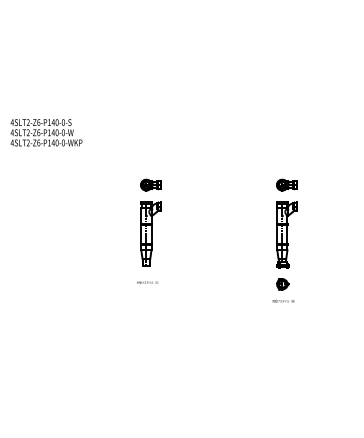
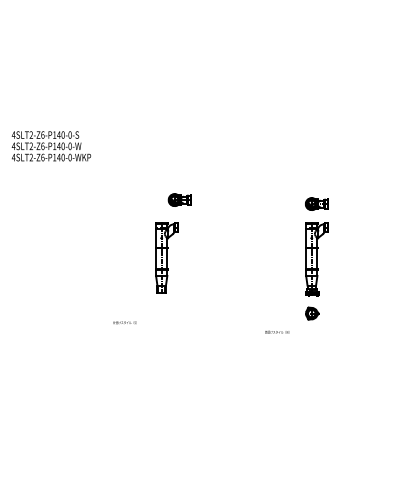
part: (150, 184) -> (179, 199), moved
text: (147, 282) -> (124, 322), moved
text: (283, 300) -> (277, 331), moved

